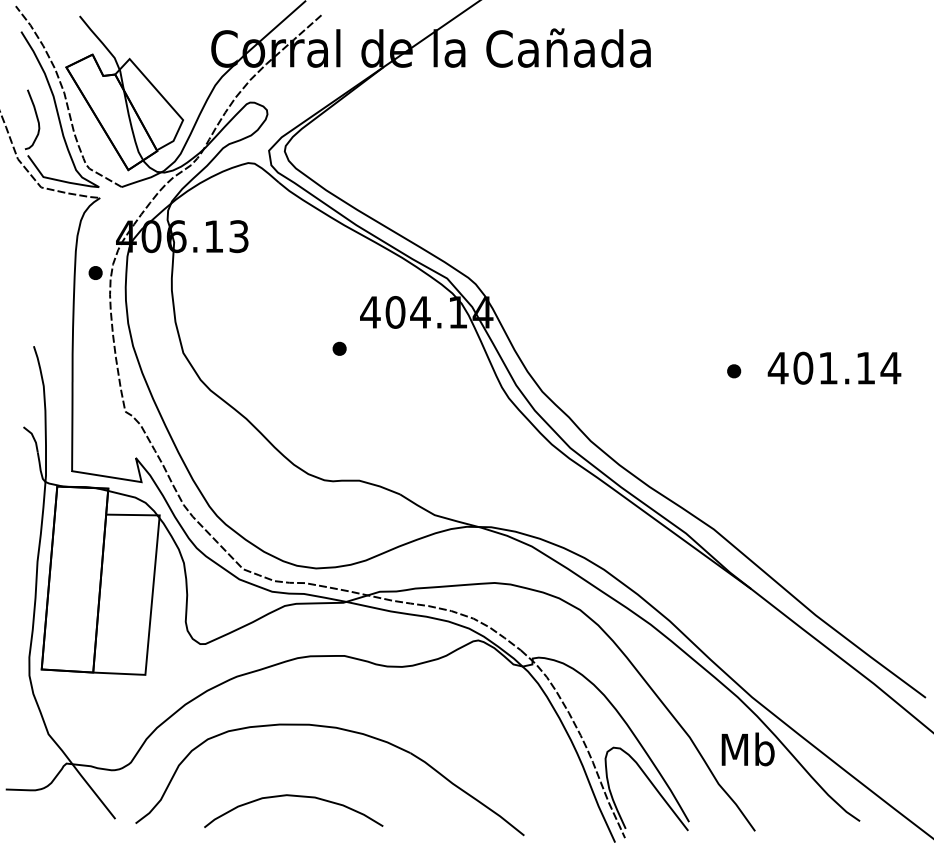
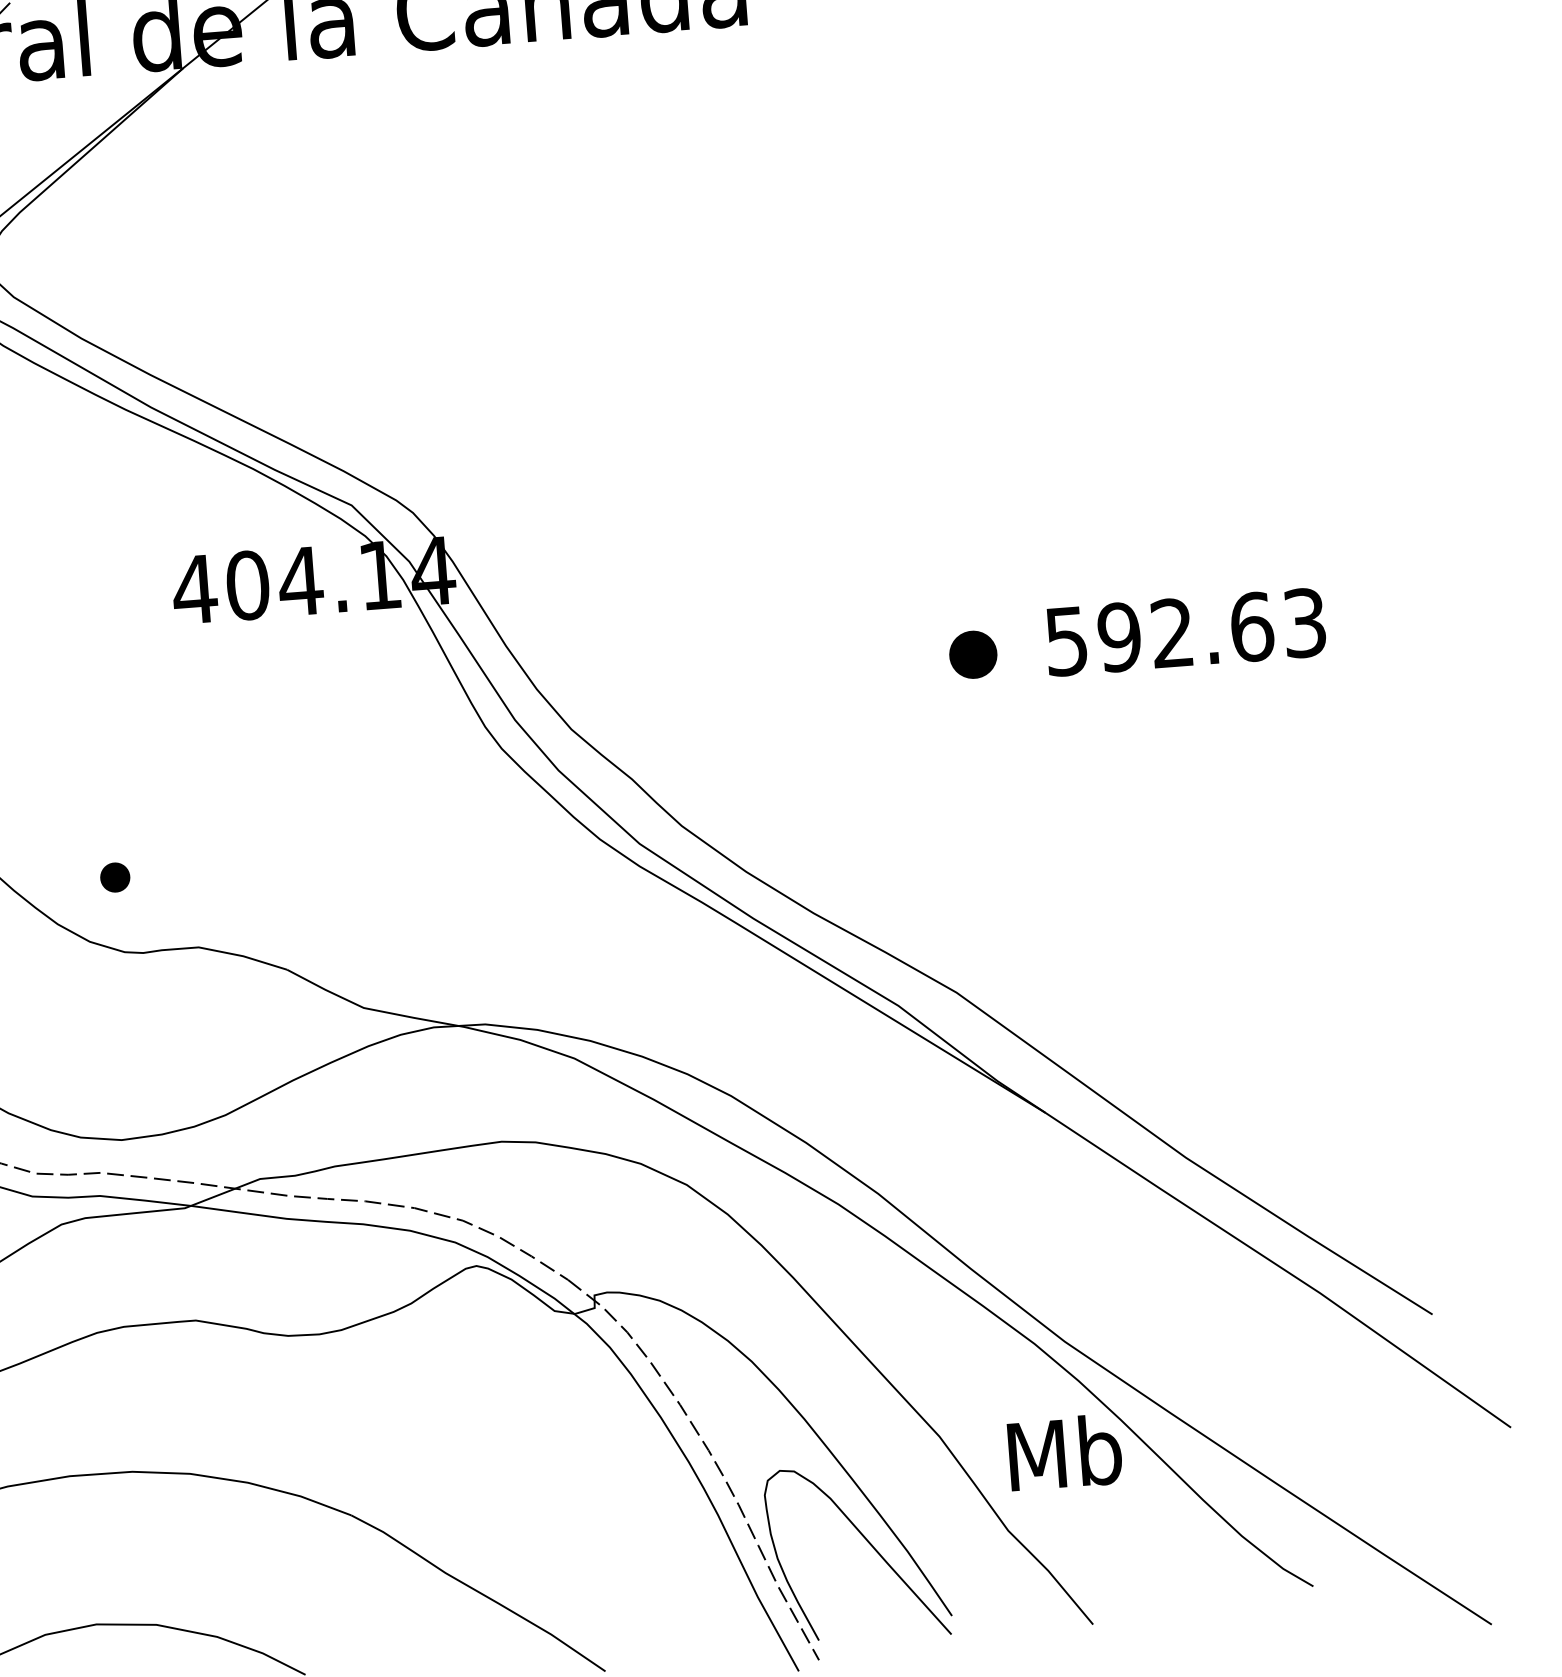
part: (339, 348) -> (114, 876), moved
text: (834, 367) -> (1185, 630), 401.14 -> 592.63
part: (734, 371) -> (974, 655), size x1.6

